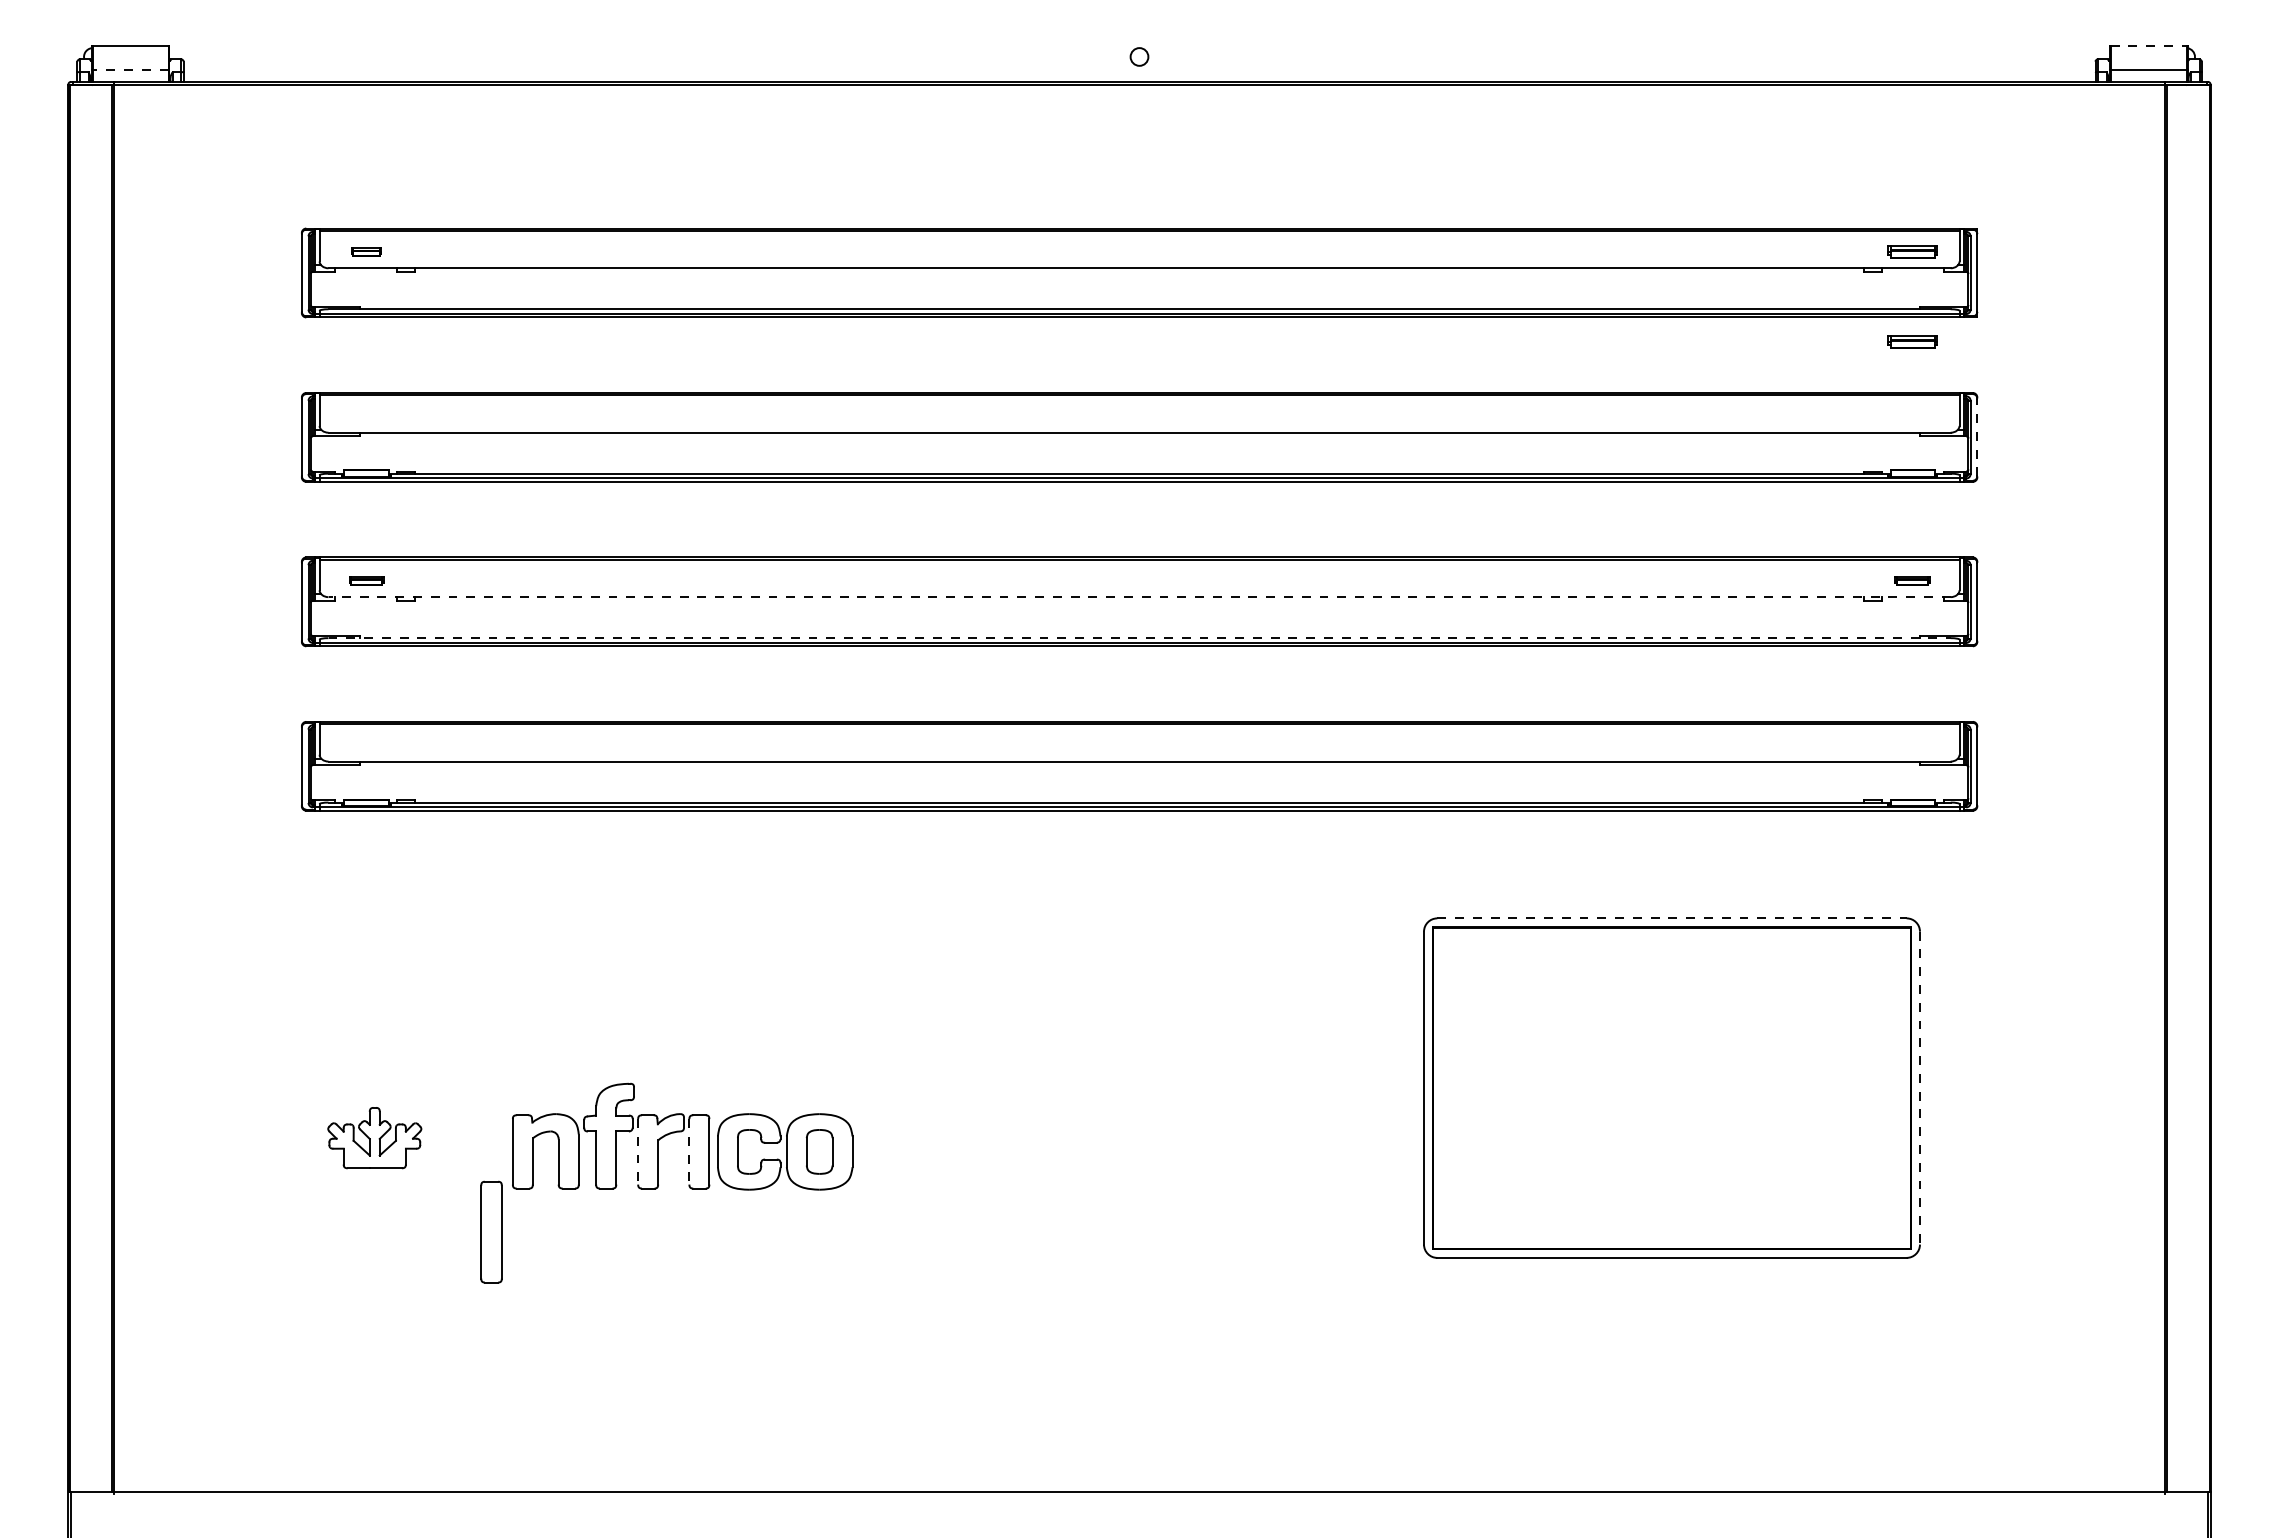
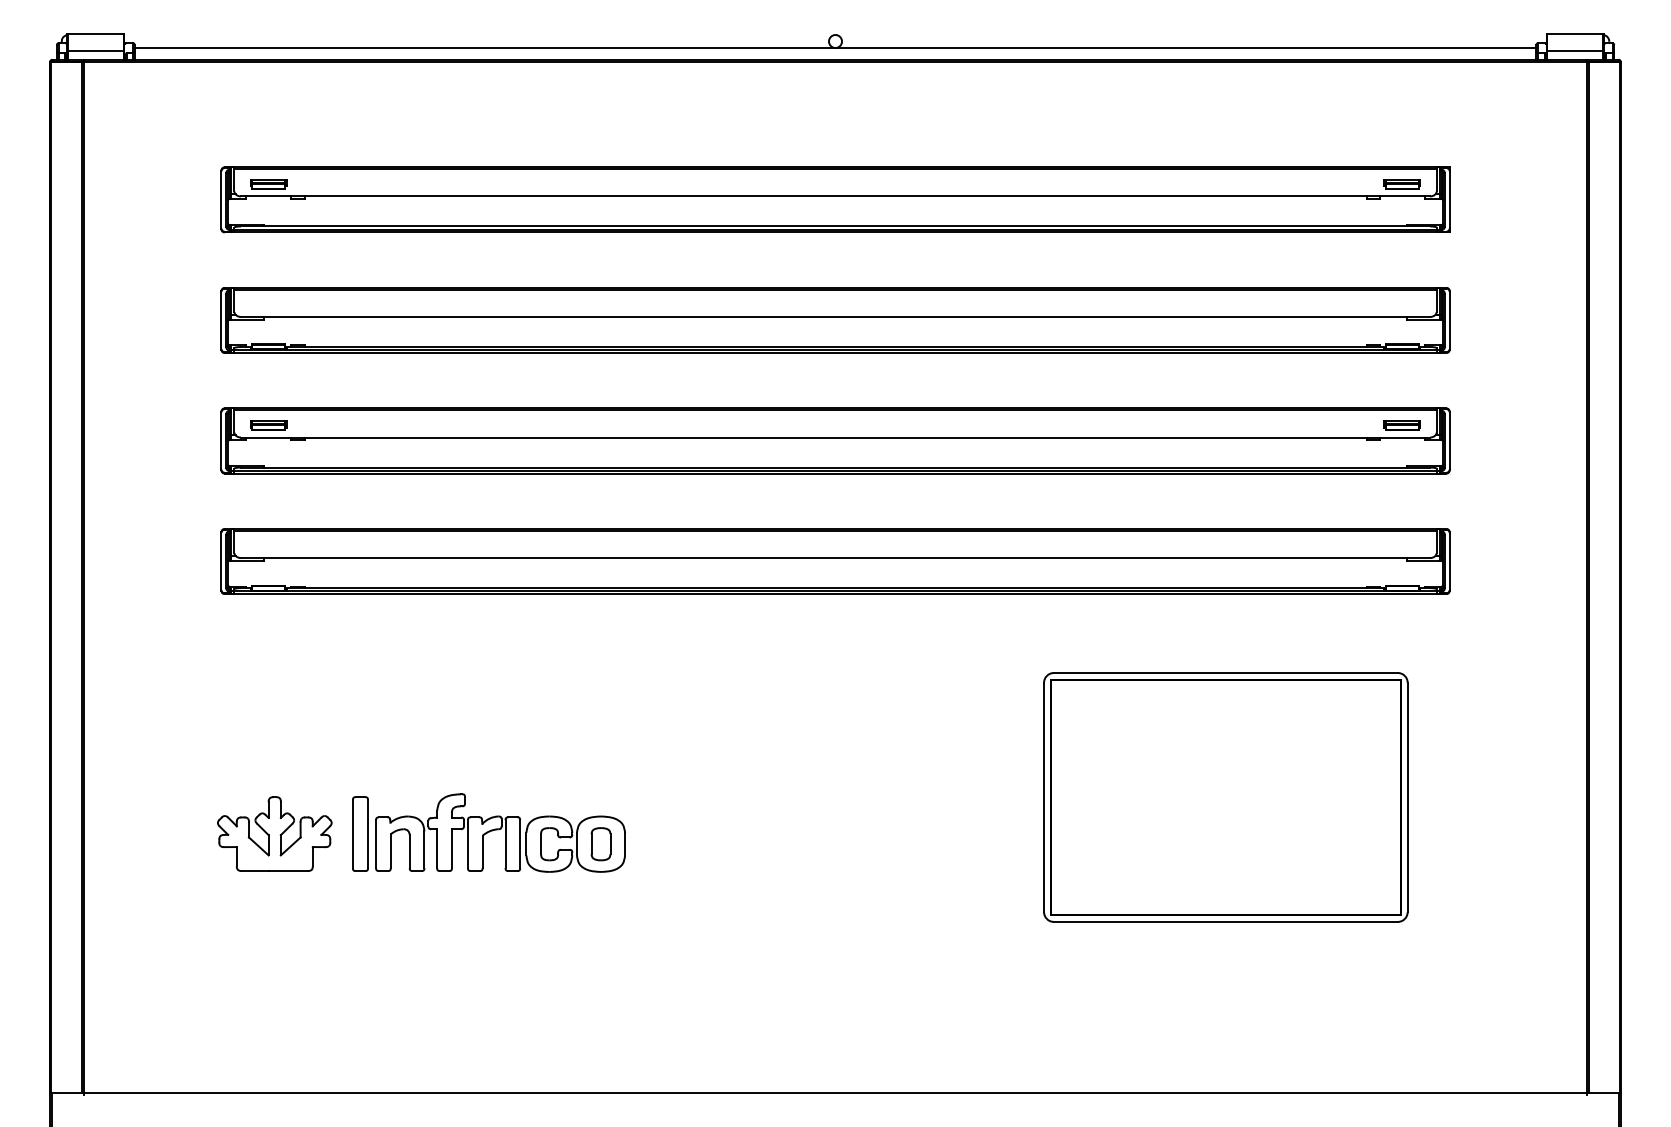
line: (2148, 46) -> (1575, 33), dashed -> solid
line: (1139, 65) -> (835, 47), added
line: (130, 69) -> (95, 50), dashed -> solid
part: (366, 251) -> (268, 184), size x1.67
part: (1912, 341) -> (1402, 250), removed
line: (1977, 437) -> (1449, 320), dashed -> solid
part: (366, 580) -> (268, 425), size x1.43
part: (1912, 580) -> (1402, 425), size x1.43
line: (1139, 597) -> (835, 437), dashed -> solid
line: (1140, 638) -> (836, 467), dashed -> solid
line: (1671, 918) -> (1225, 673), dashed -> solid
line: (1919, 1088) -> (1407, 797), dashed -> solid
part: (374, 1137) -> (274, 833), size x1.67
line: (638, 1151) -> (468, 843), dashed -> solid
line: (689, 1151) -> (505, 843), dashed -> solid
part: (491, 1231) -> (360, 833), moved

